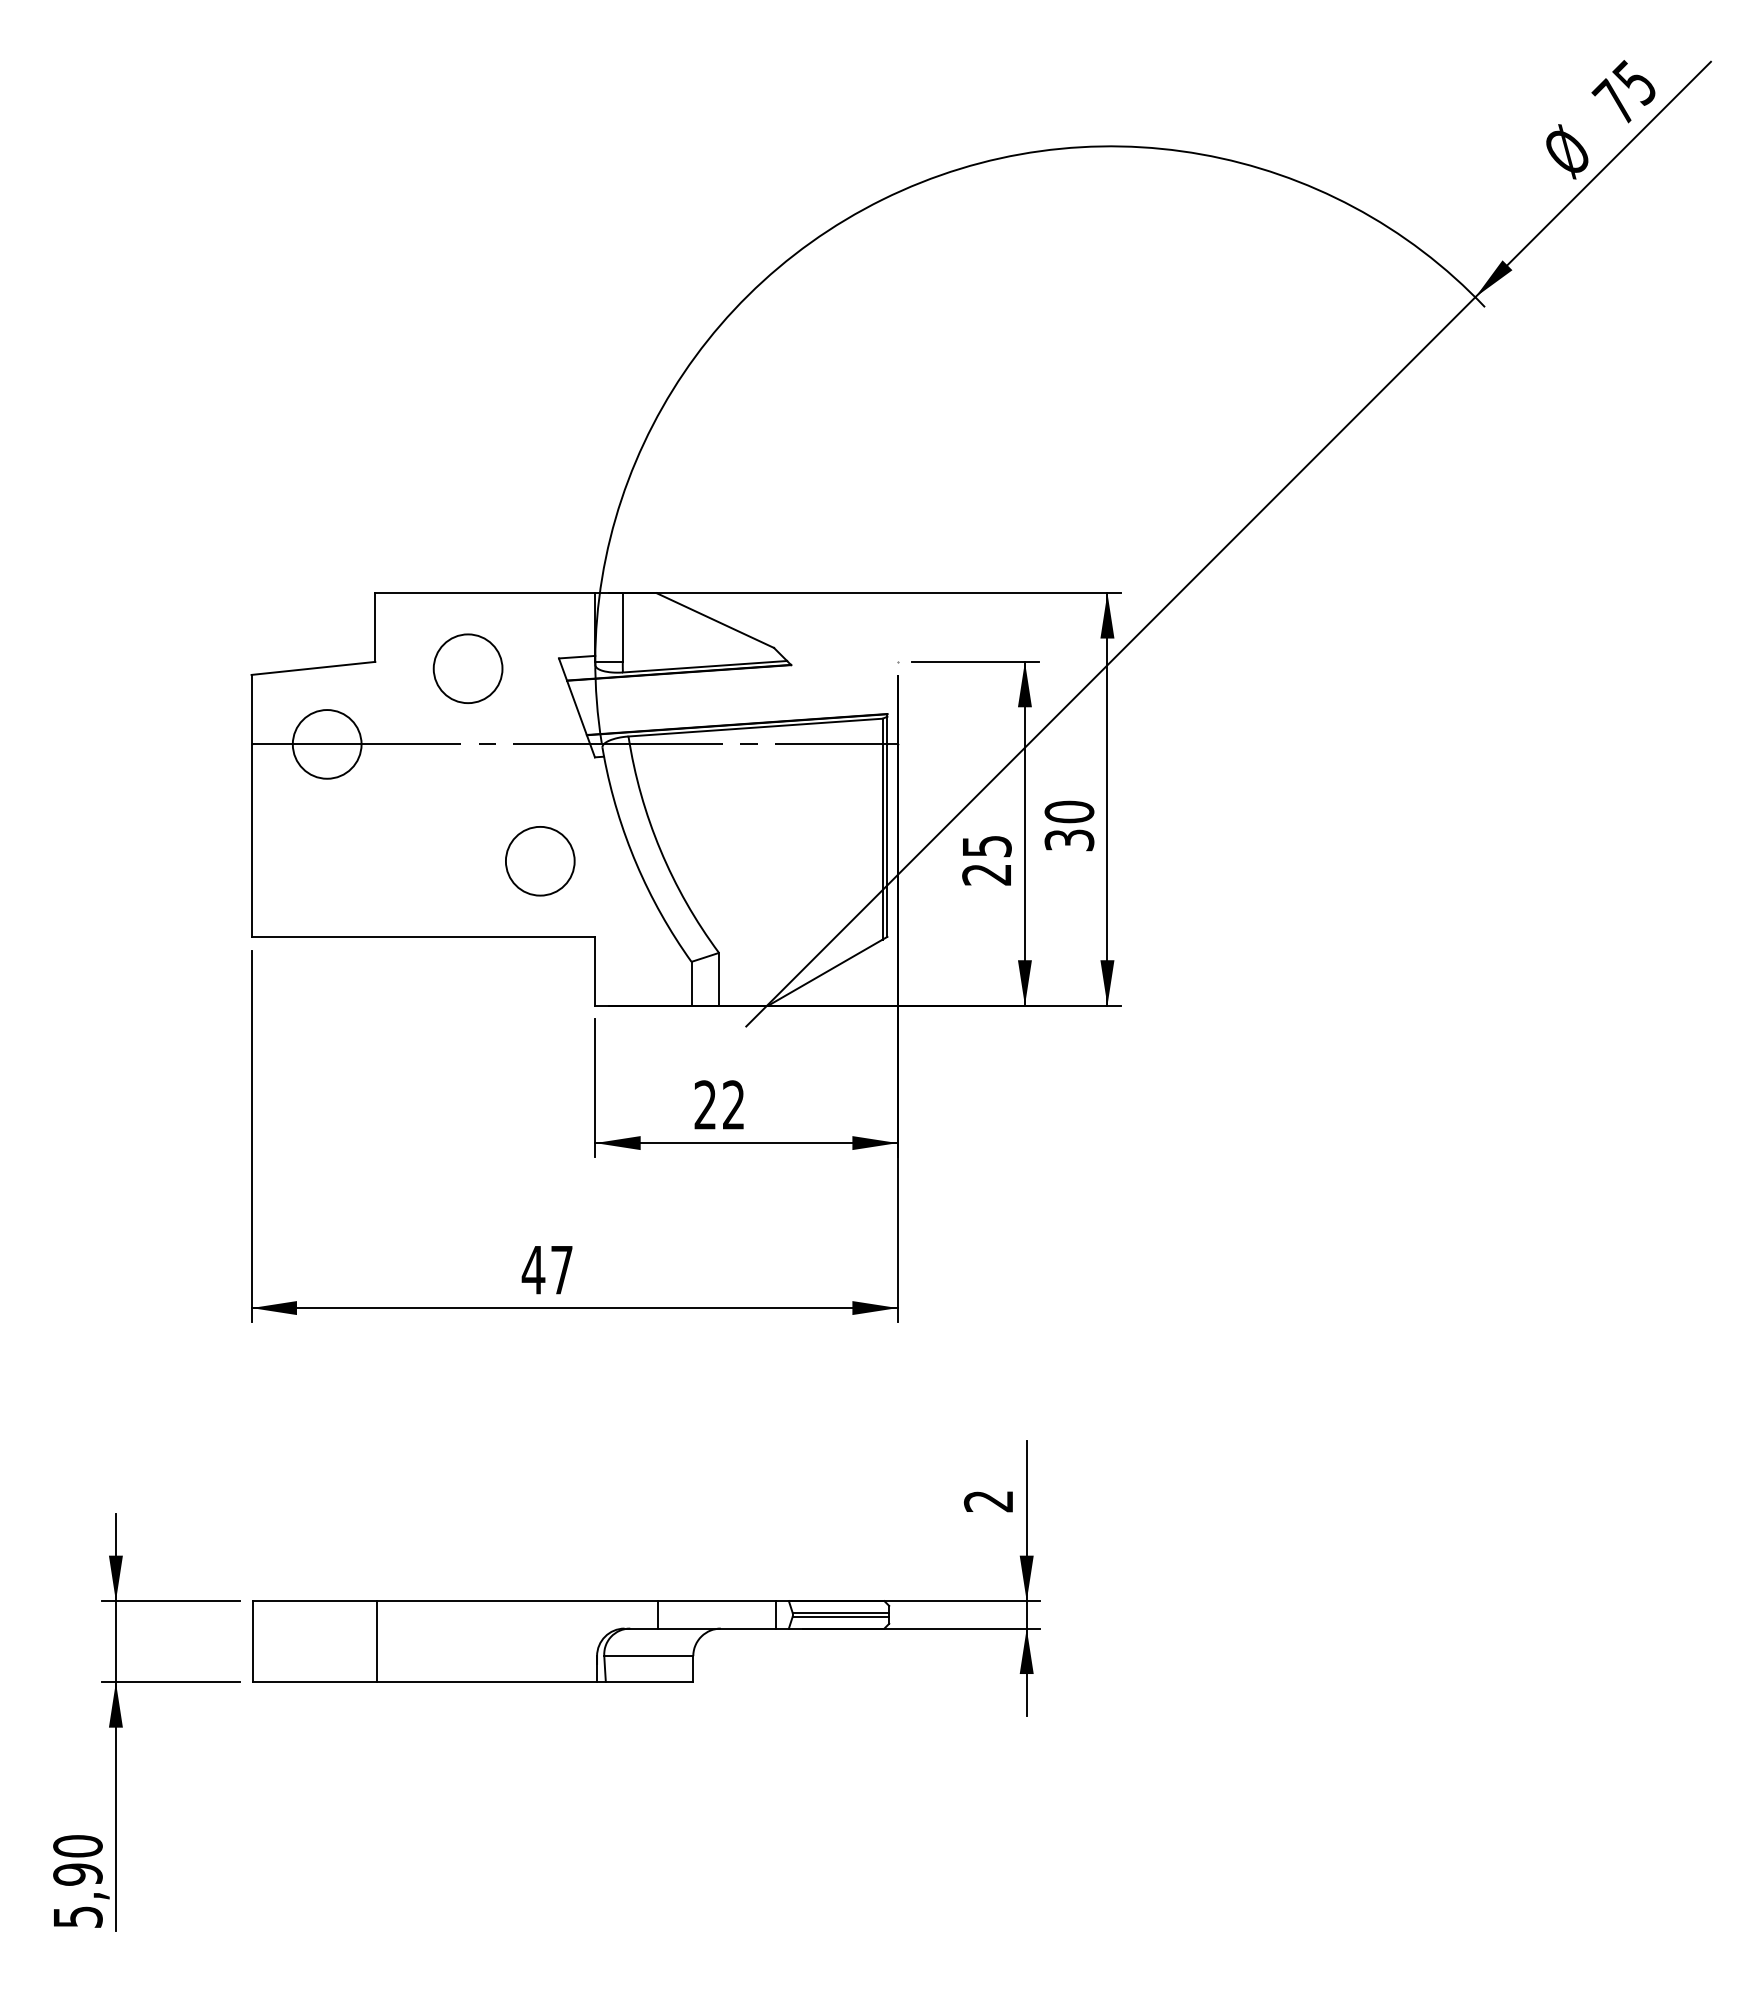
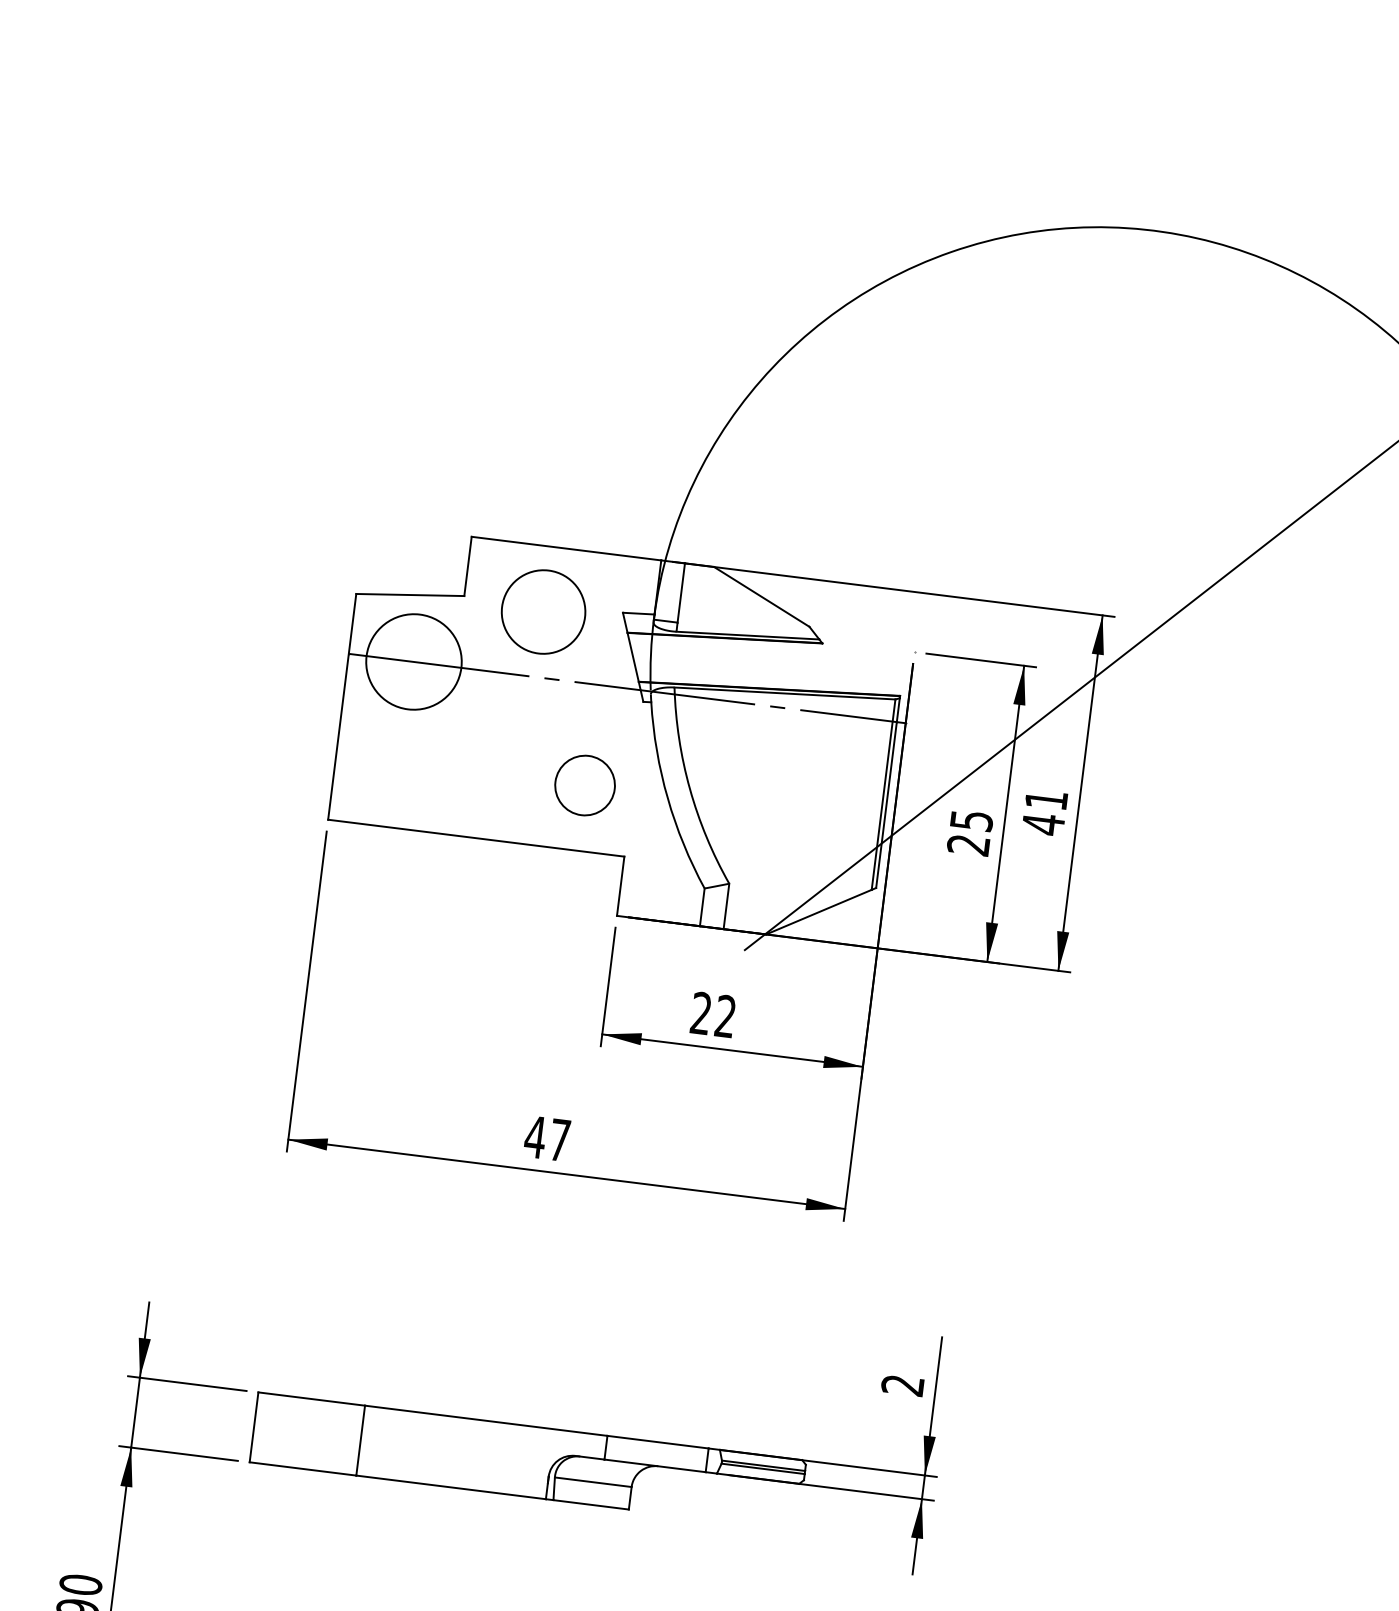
circle: (467, 668) -> (543, 611), size x1.4
circle: (326, 744) -> (413, 661), size x1.6
text: (1069, 826) -> (1044, 812), 30 -> 41

